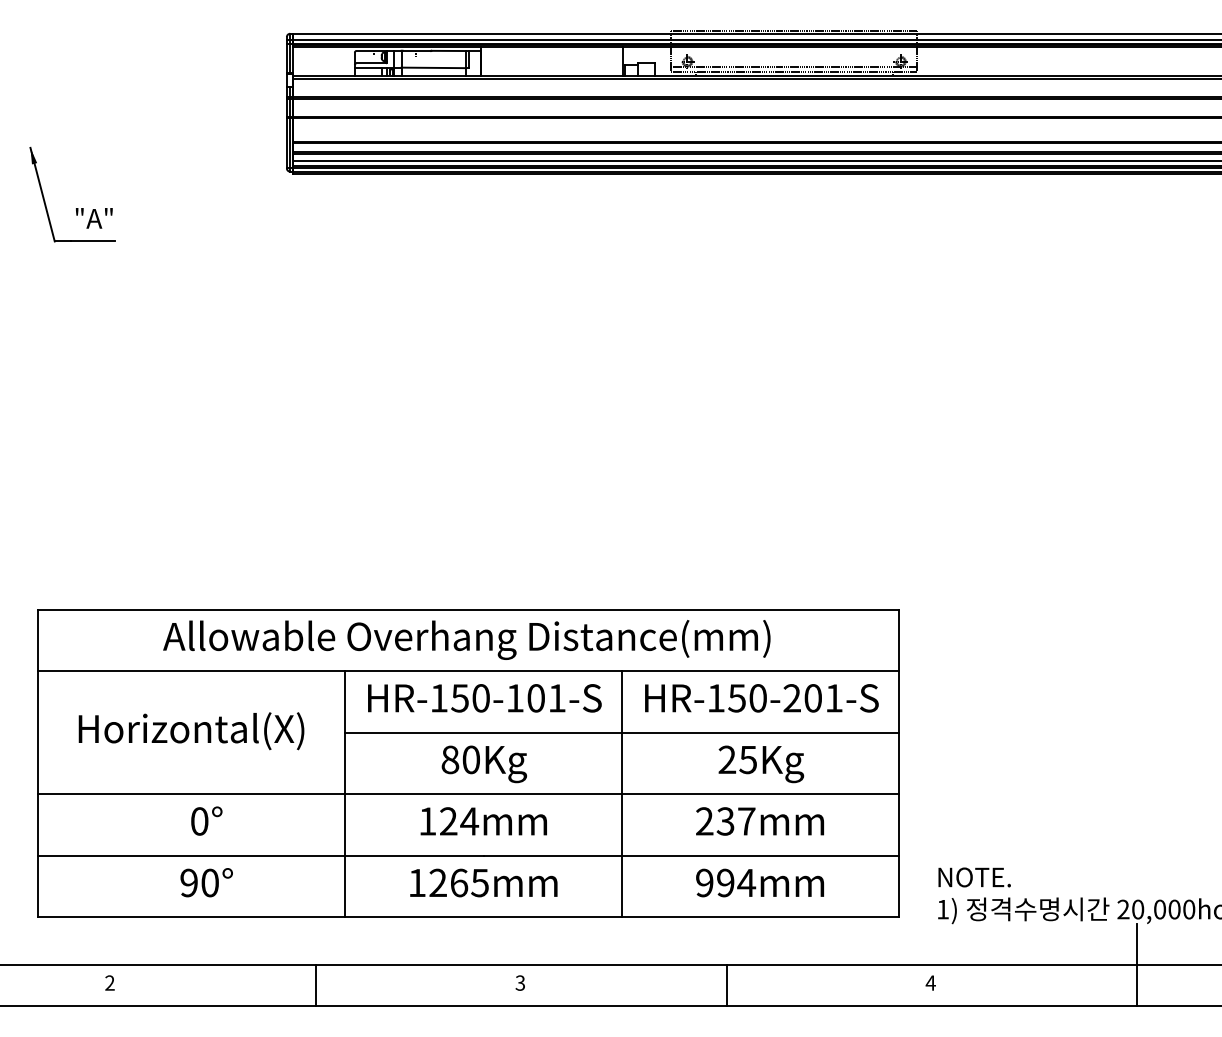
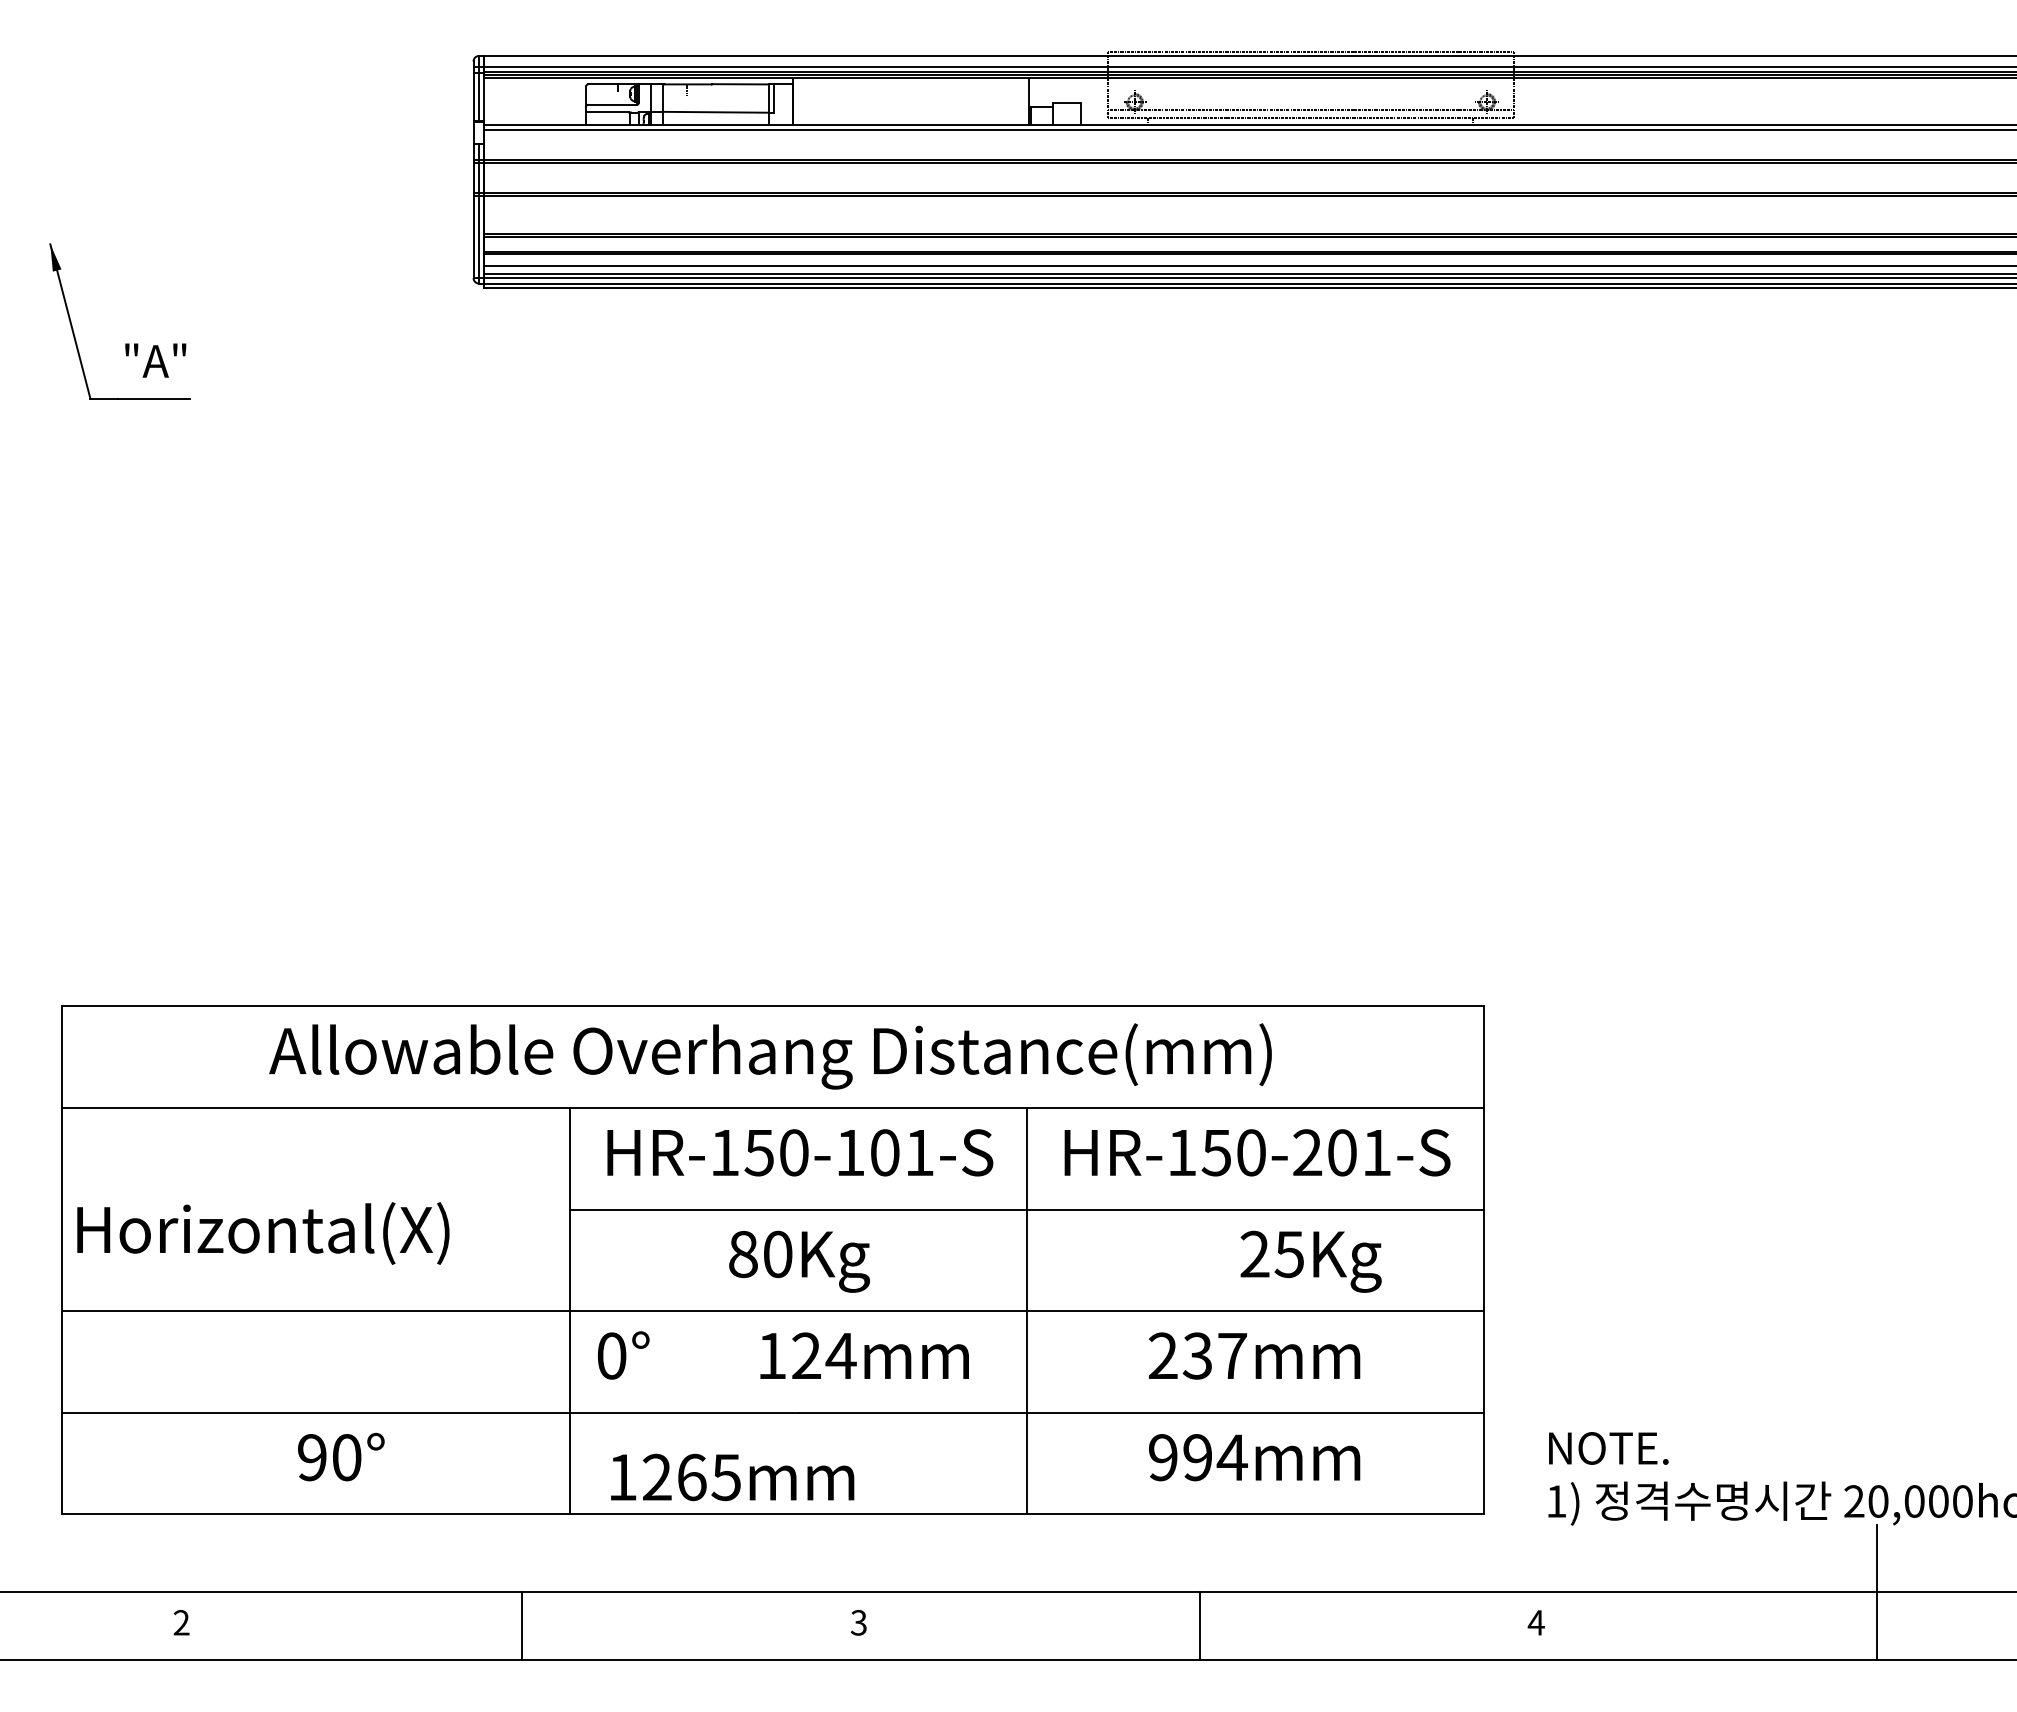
text: (191, 731) -> (263, 1233), moved
text: (761, 764) -> (1311, 1262), moved
text: (206, 820) -> (623, 1354), moved
text: (483, 821) -> (864, 1356), moved
text: (483, 882) -> (732, 1476), moved

